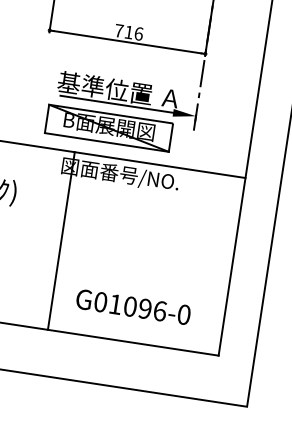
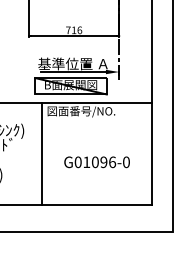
line: (61, 239) -> (41, 153), moved
text: (132, 307) -> (96, 162), moved

